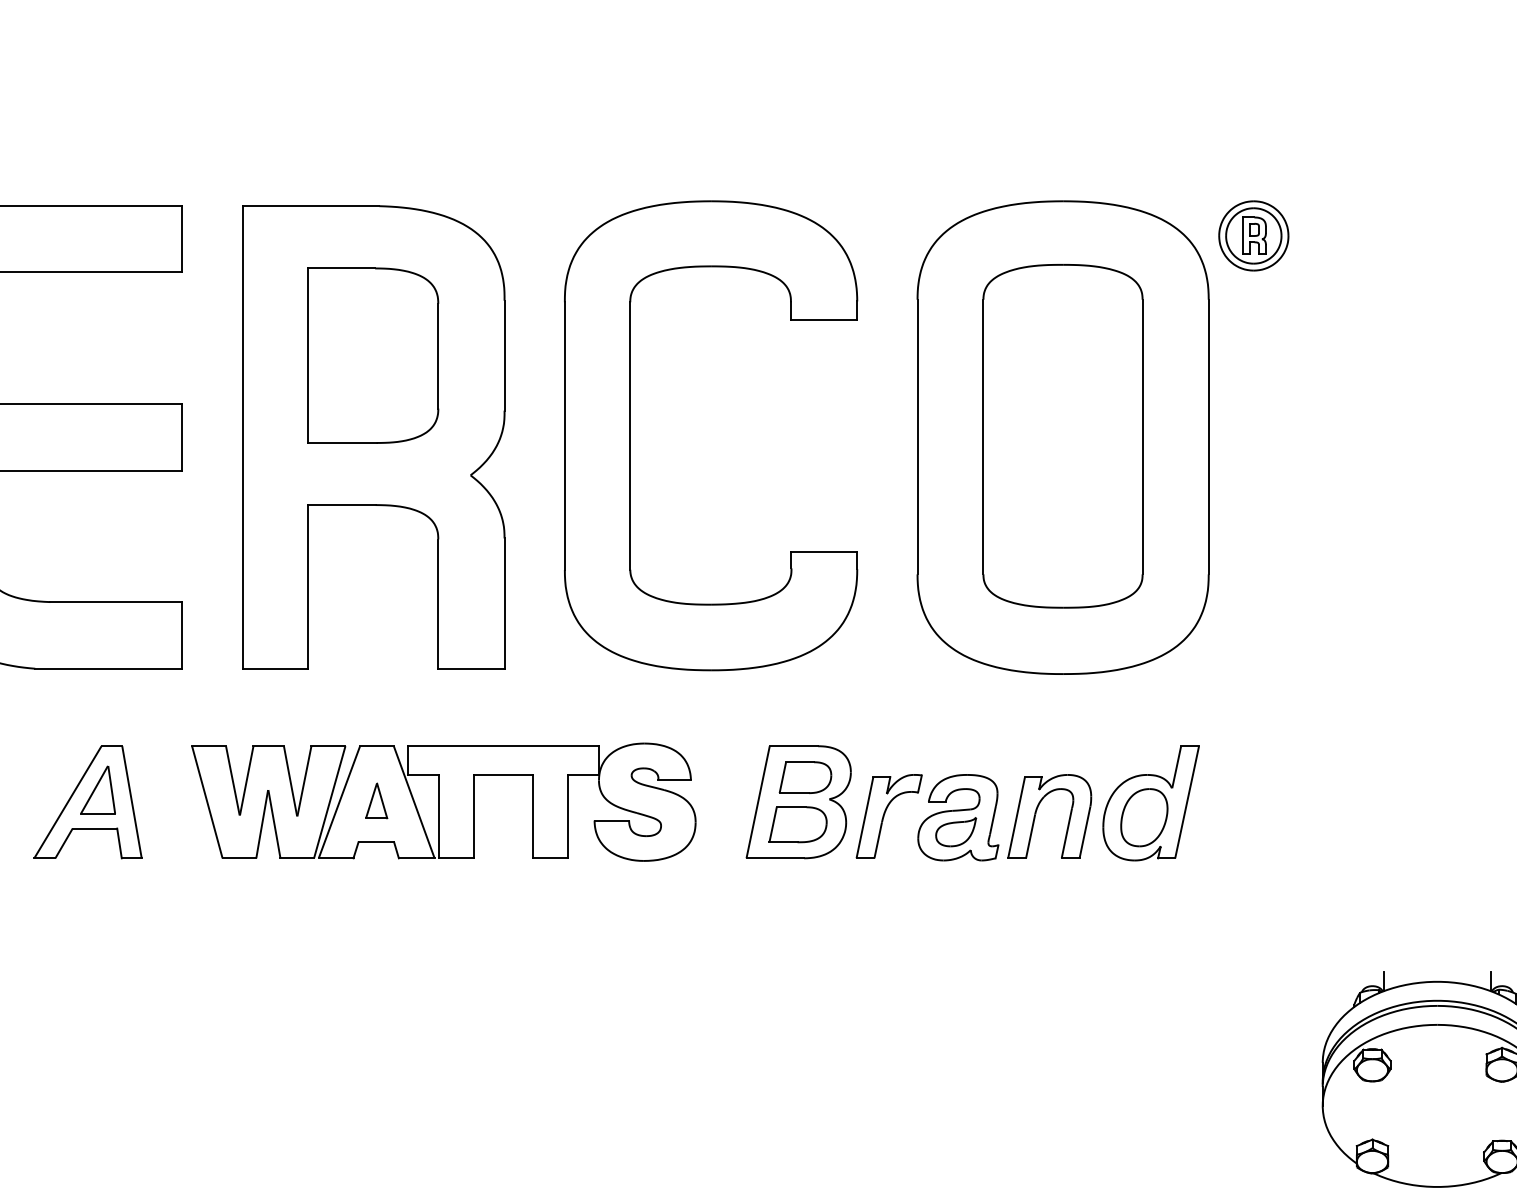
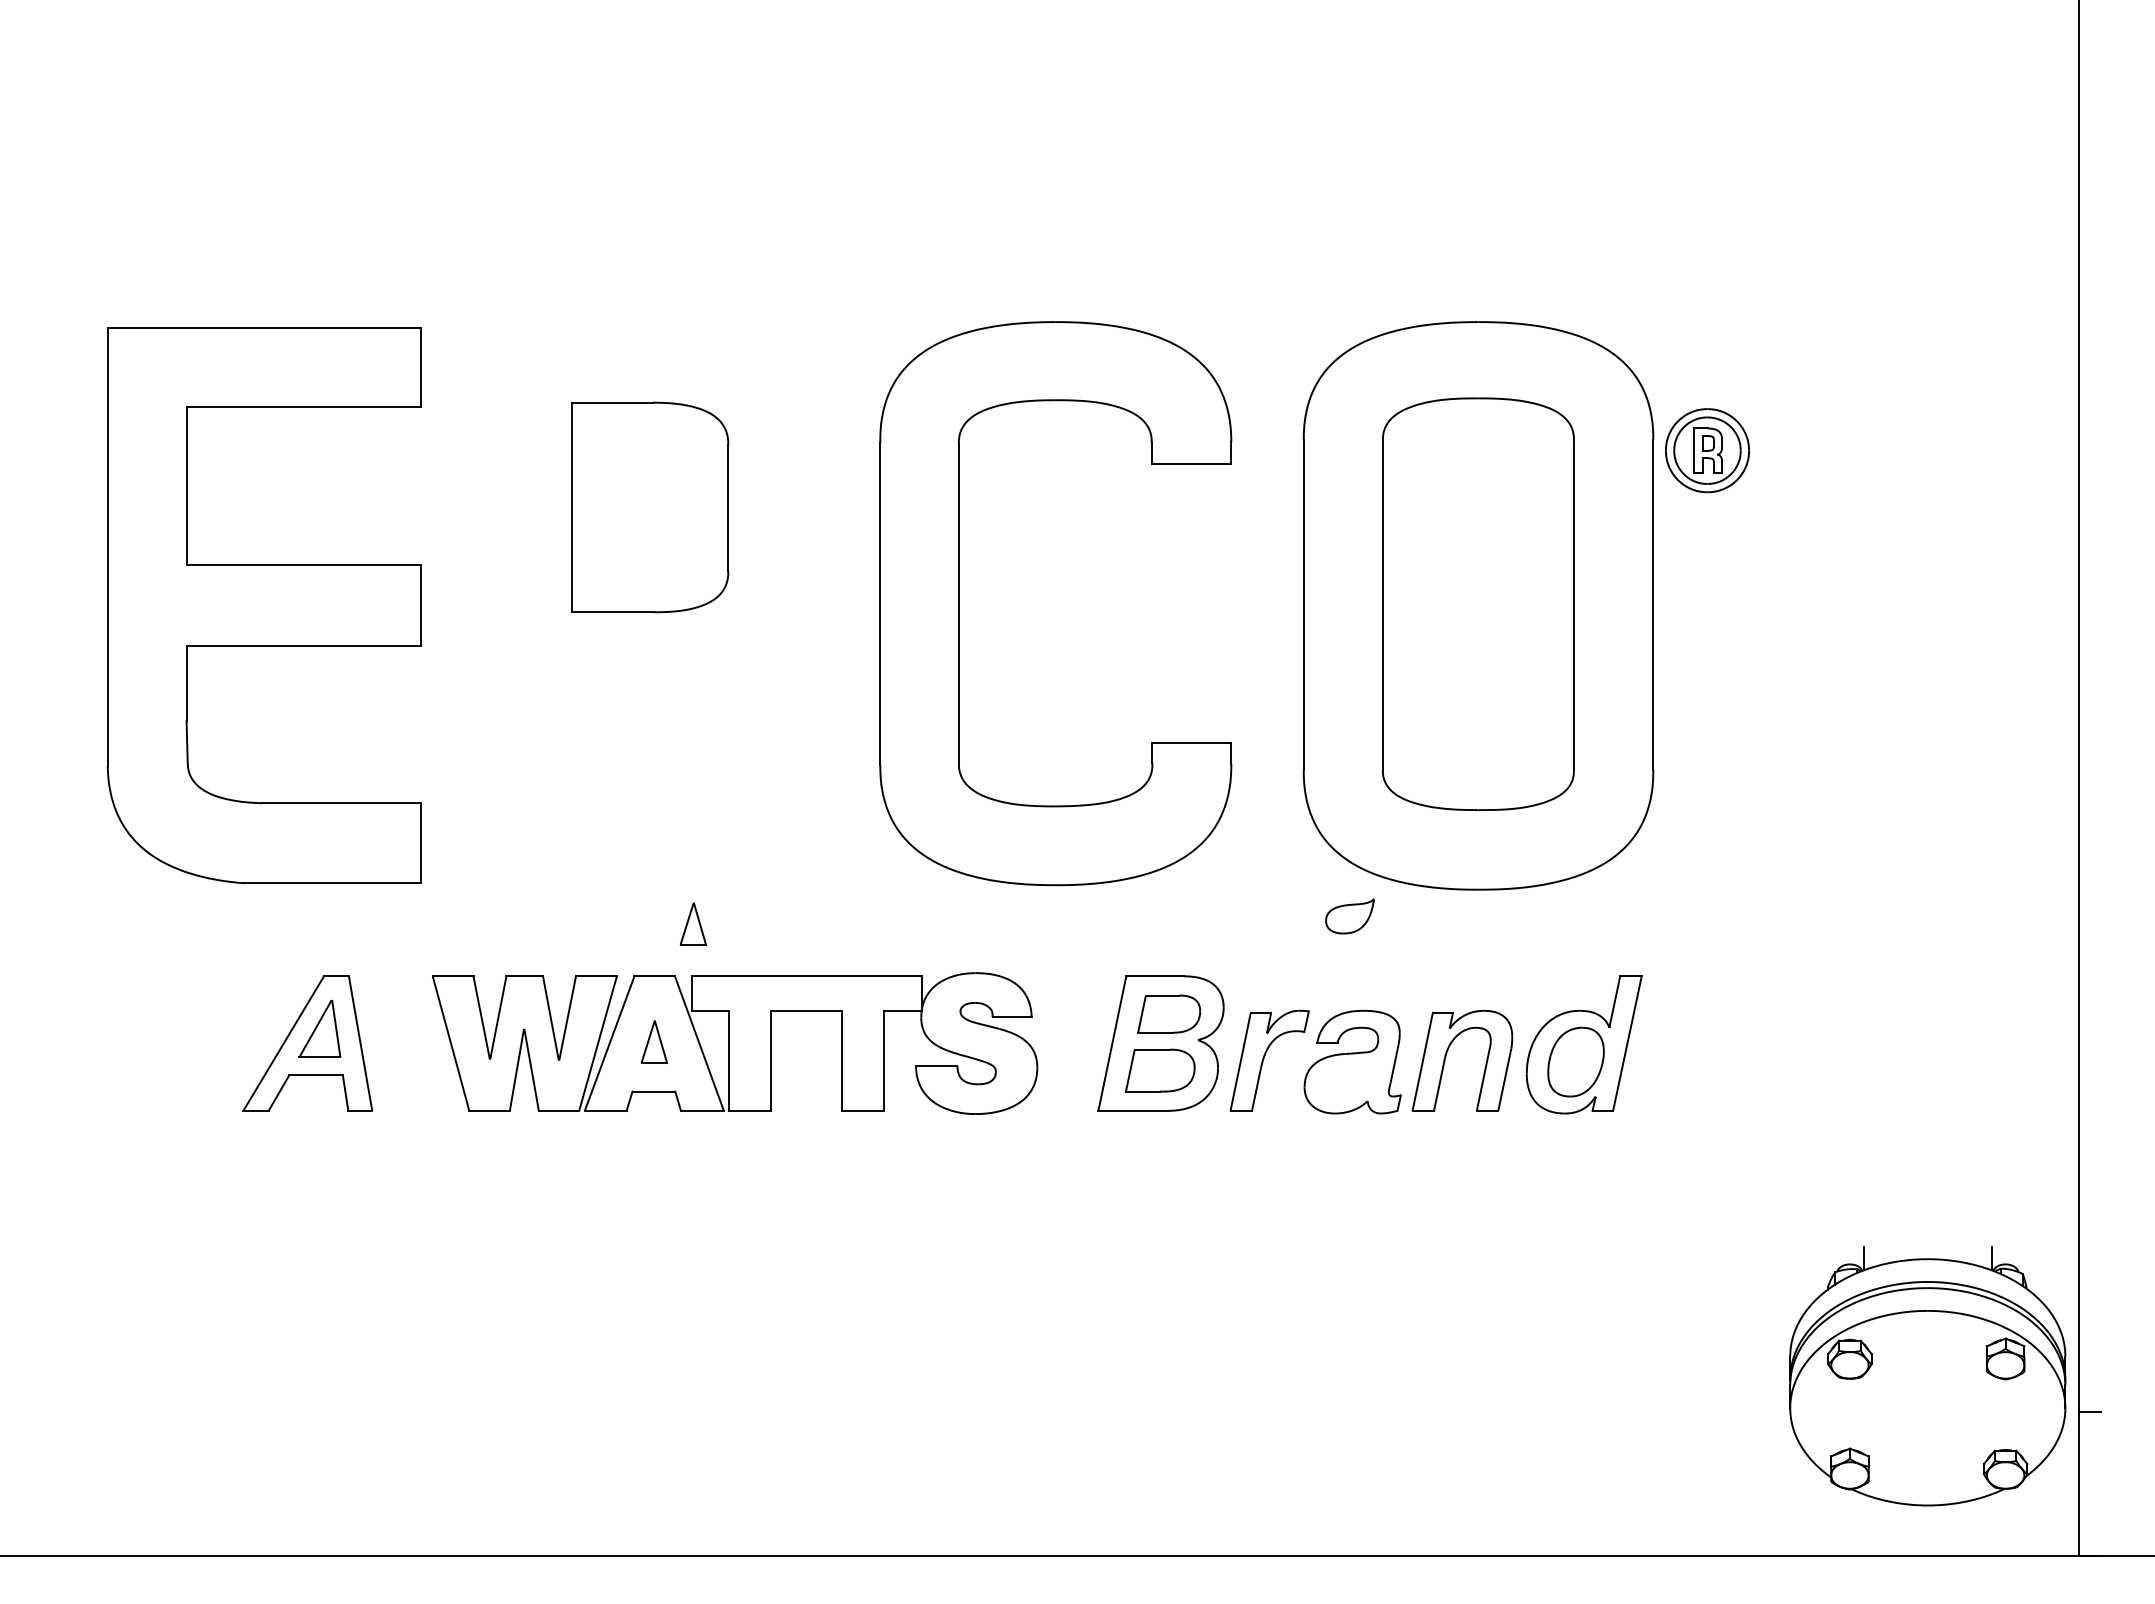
part: (1253, 235) -> (1707, 450), moved
part: (373, 437) -> (650, 605), removed
part: (408, 702) -> (692, 923), added
part: (955, 832) -> (1349, 916), moved

